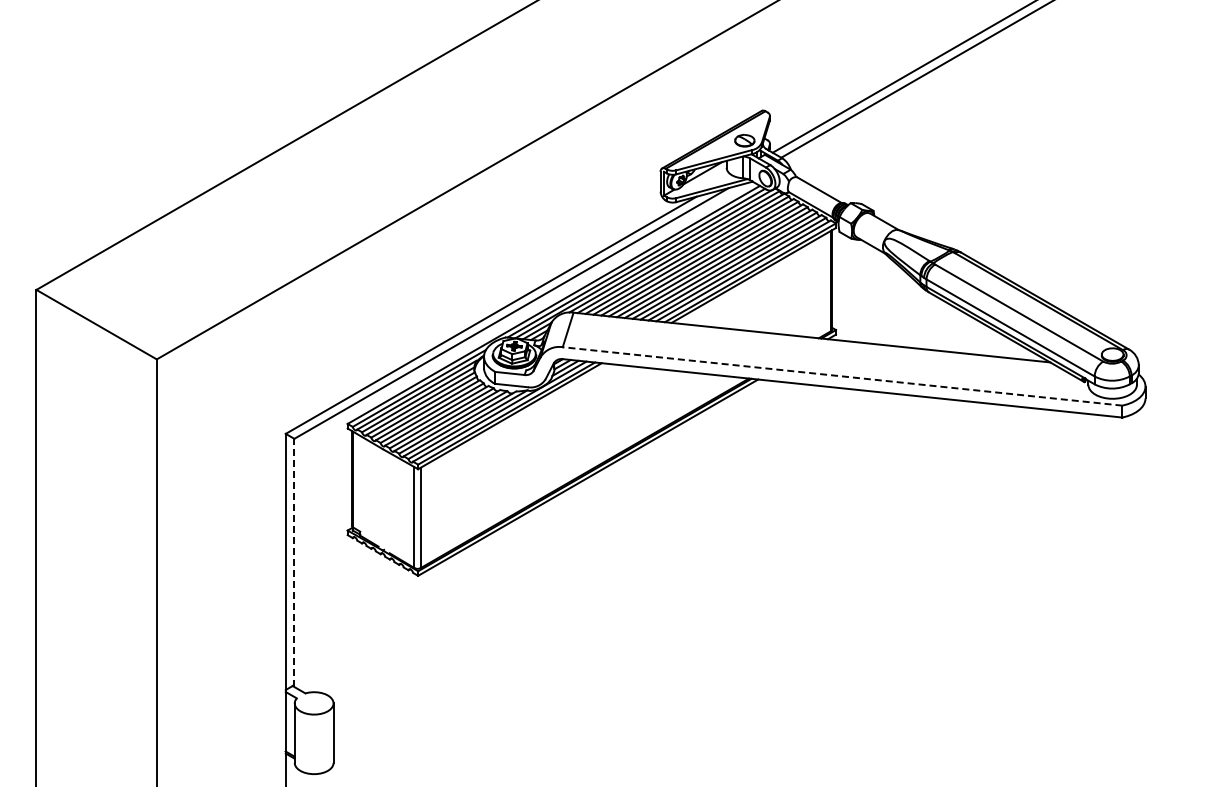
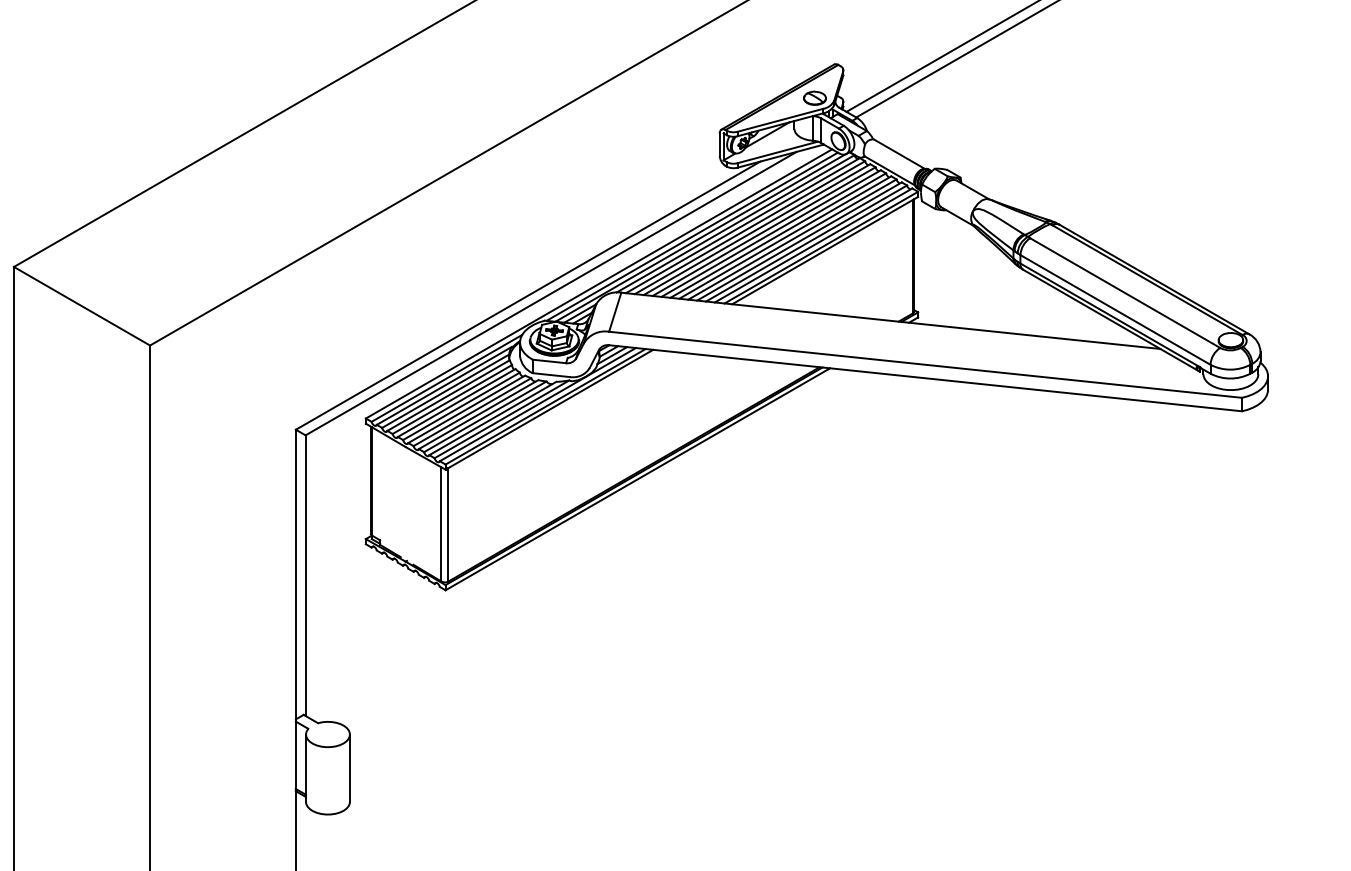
line: (842, 376) -> (925, 364), dashed -> solid
line: (294, 562) -> (305, 575), dashed -> solid

